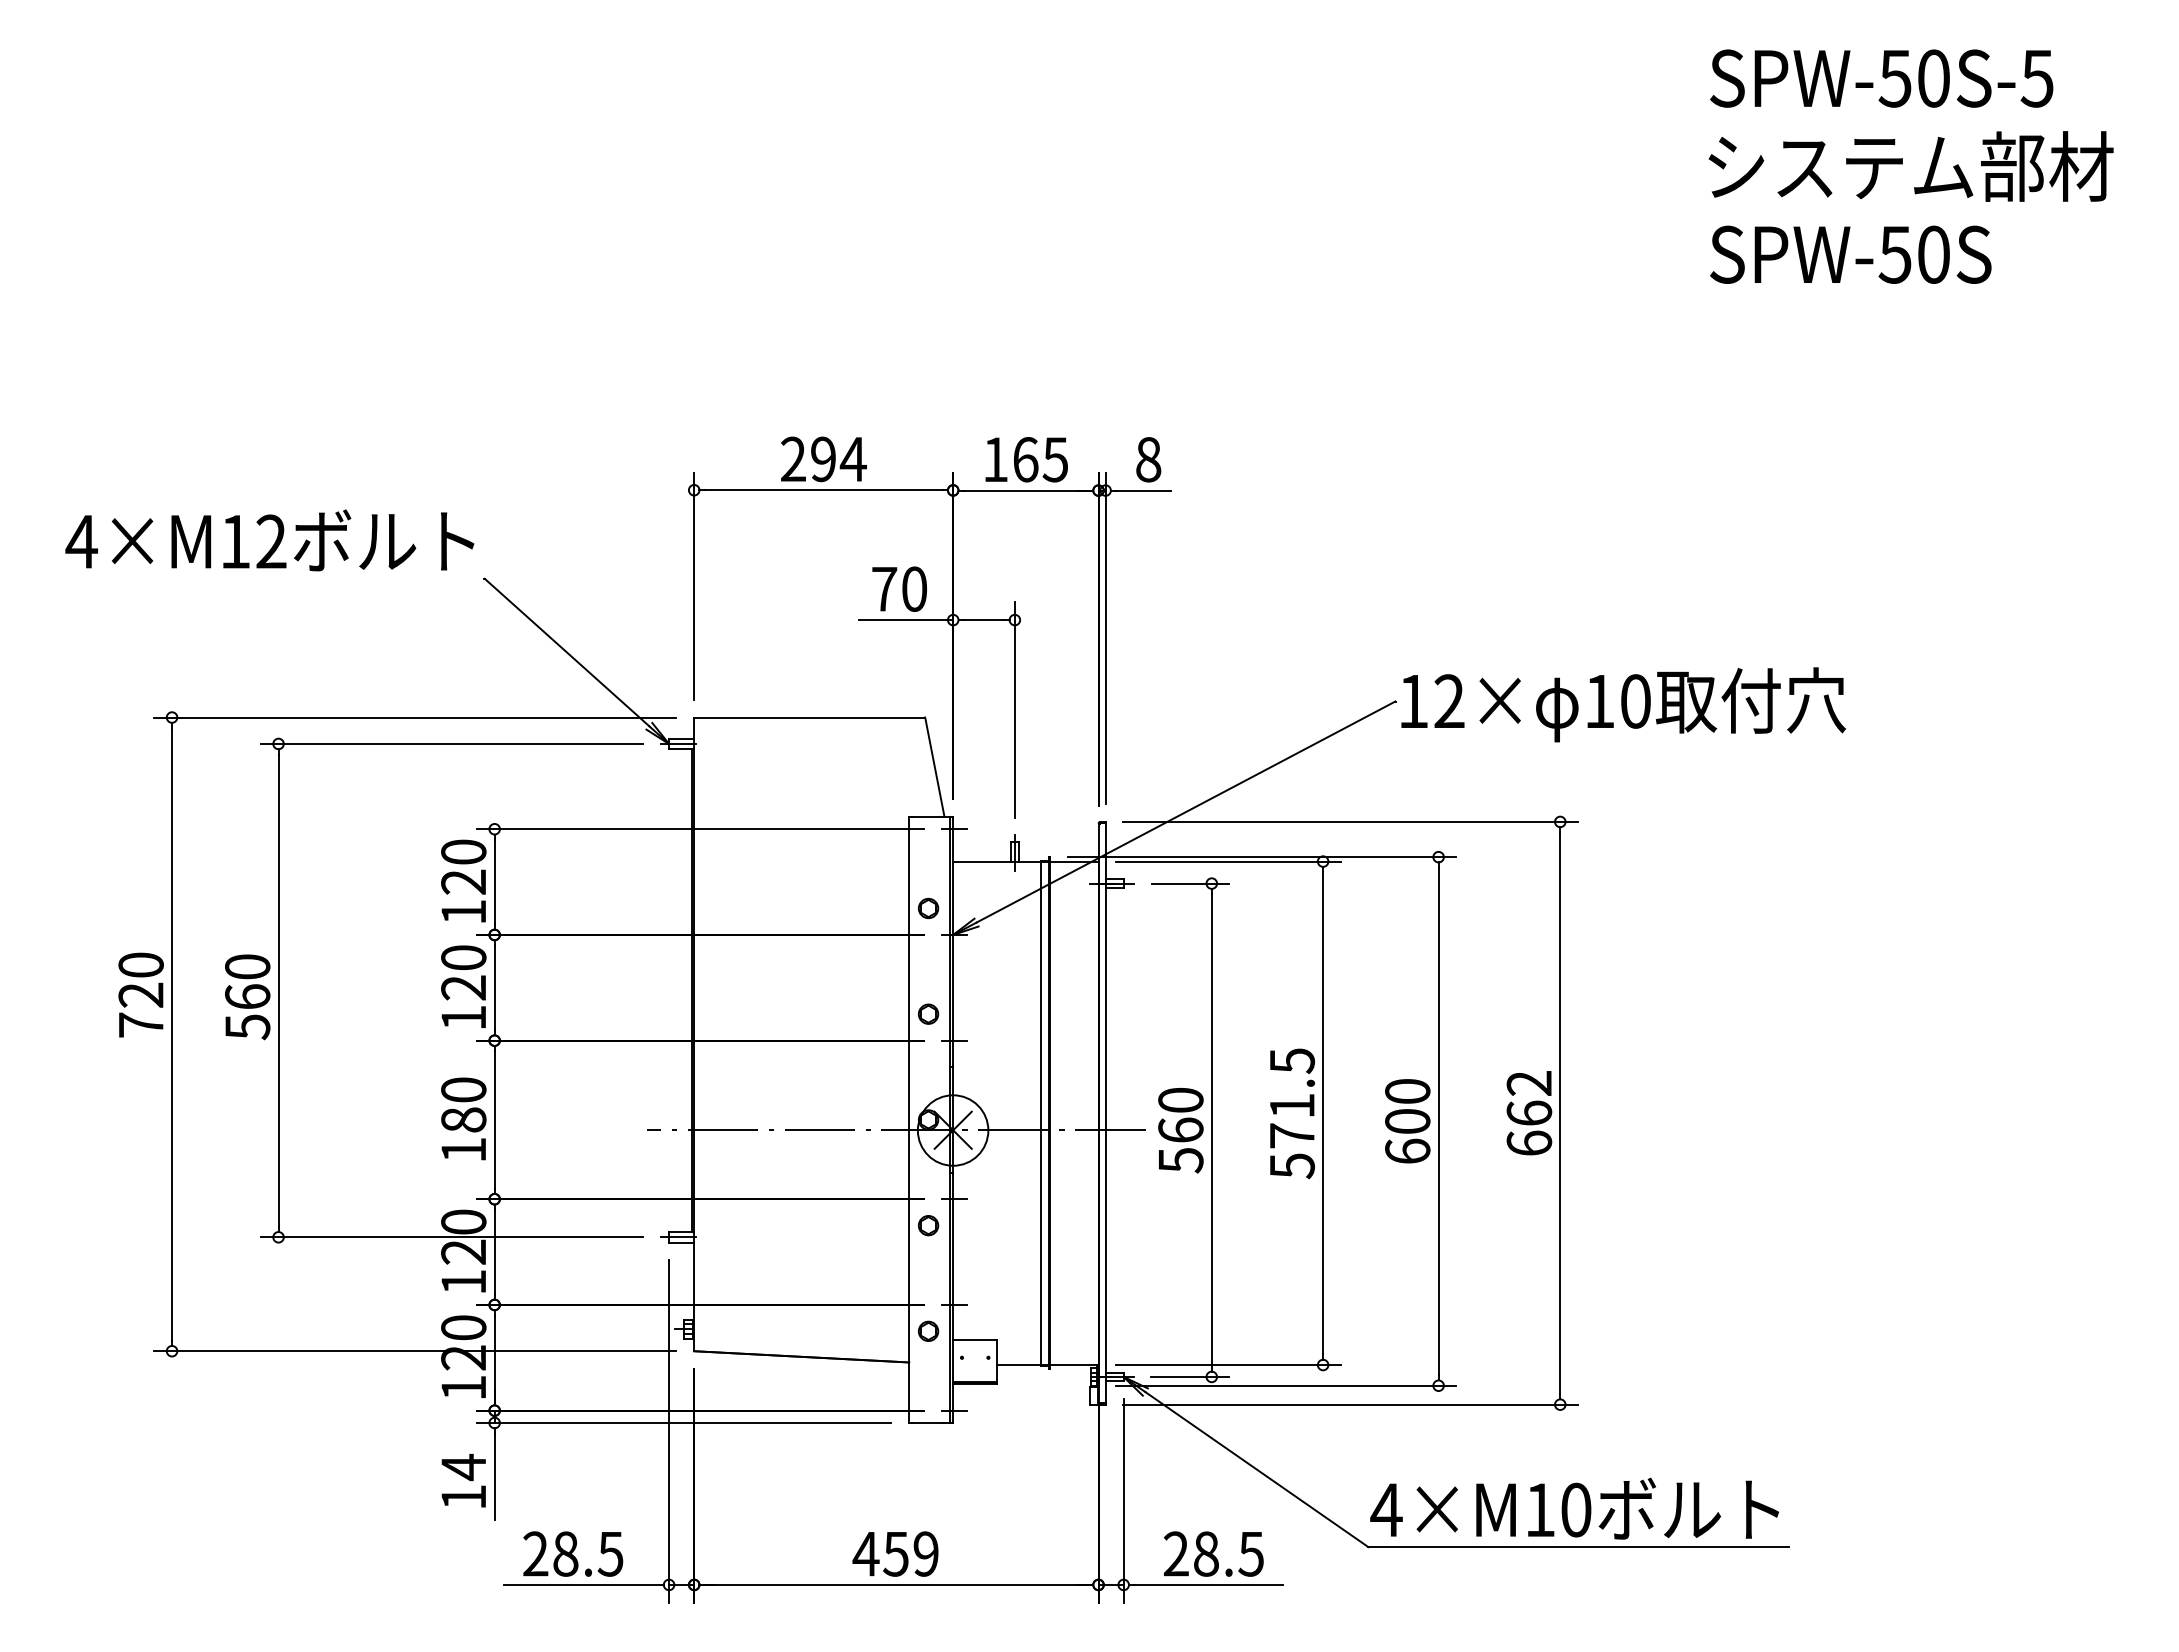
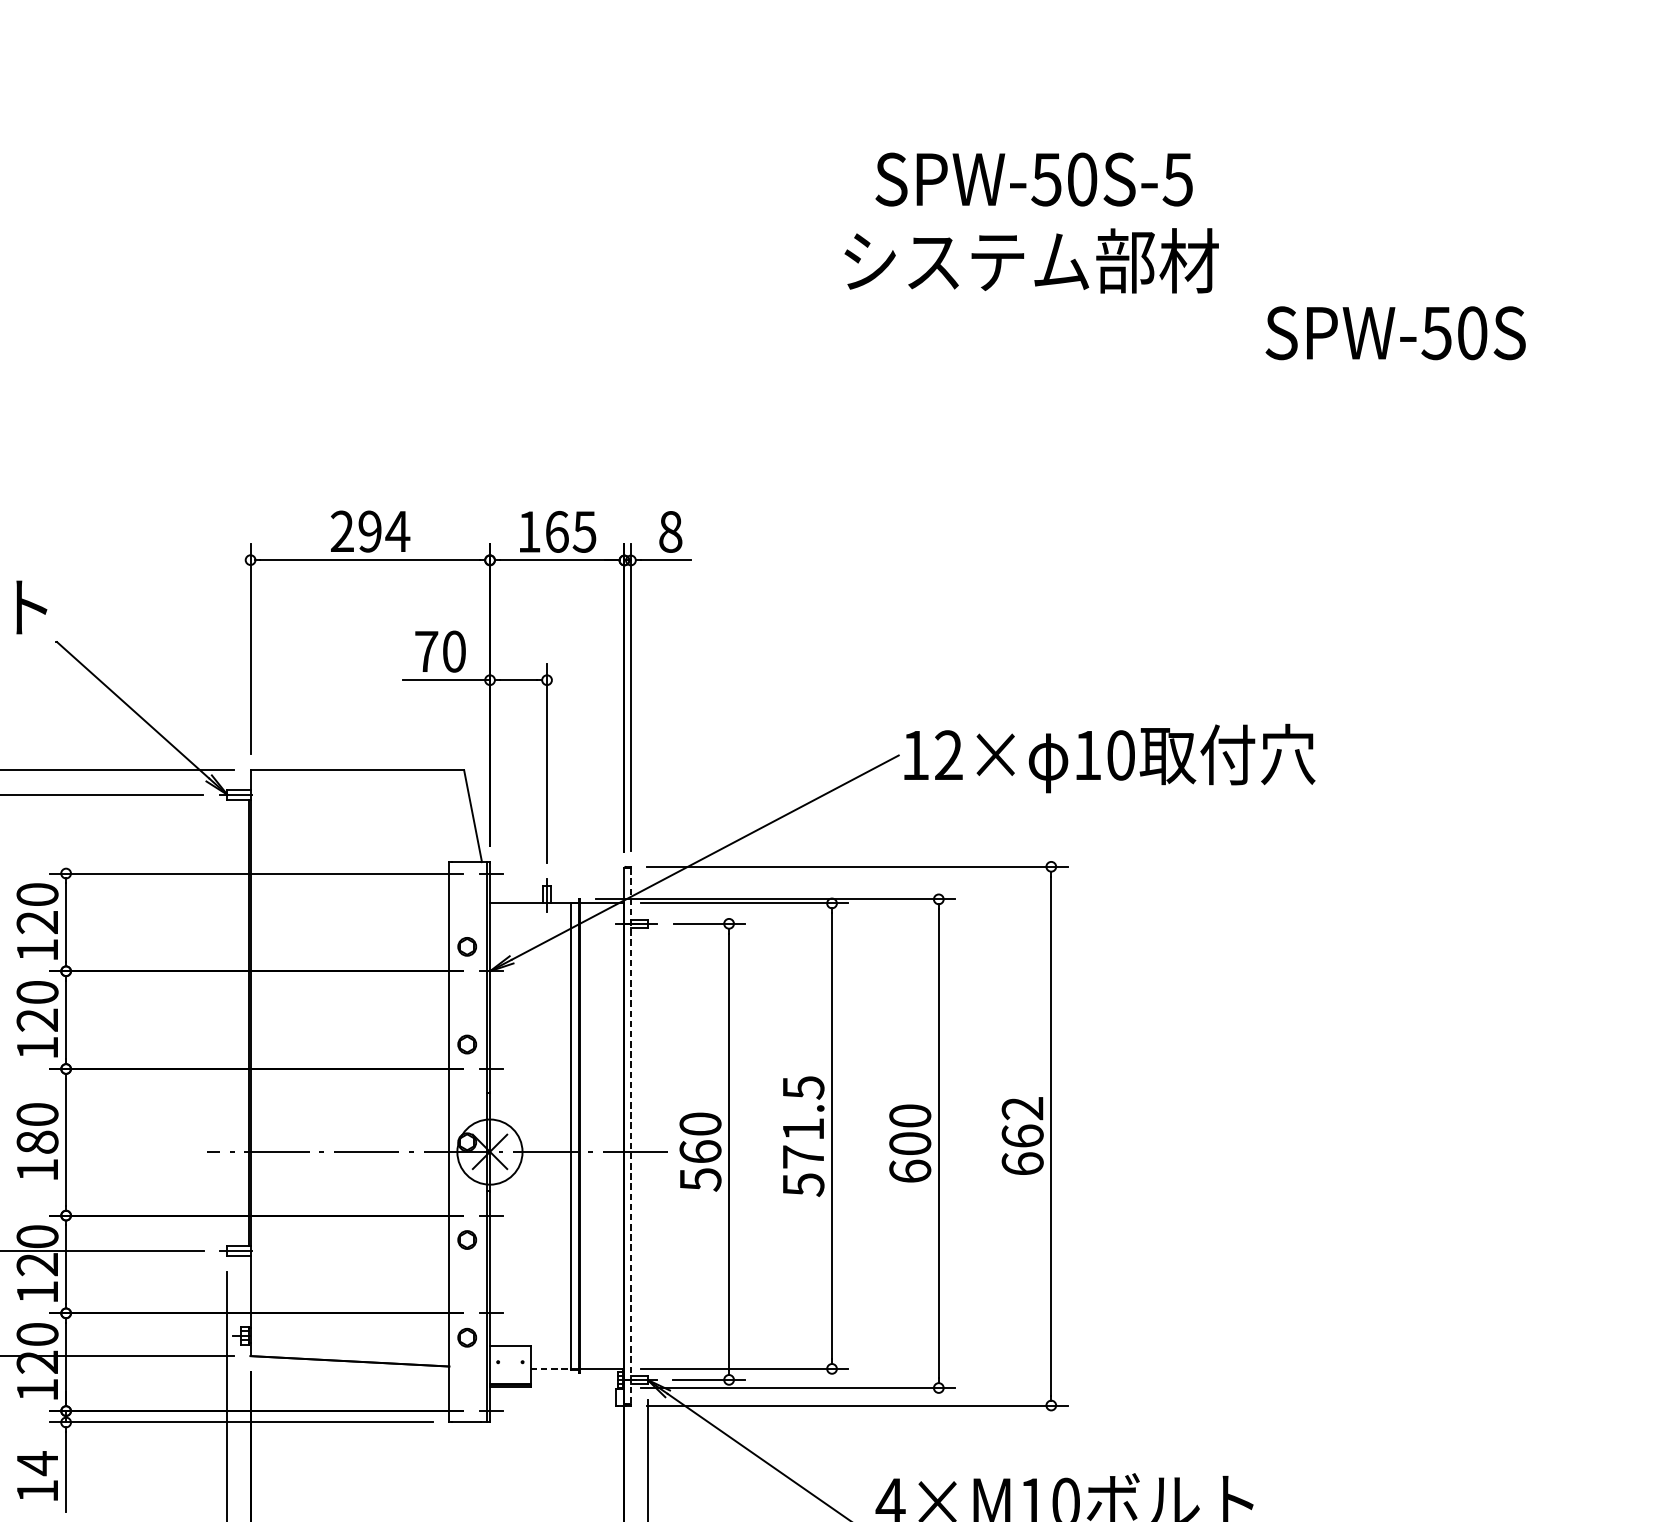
text: (1881, 78) -> (1033, 179), moved
text: (1910, 166) -> (1031, 260), moved
text: (1850, 254) -> (1395, 332), moved
line: (1105, 1113) -> (630, 1136), solid -> dashed
line: (1019, 1365) -> (551, 1369), solid -> dashed

